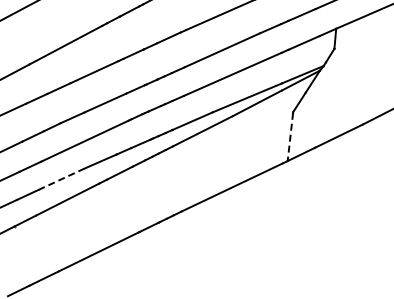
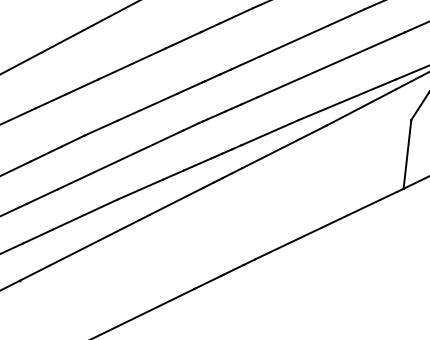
line: (290, 137) -> (407, 155), dashed -> solid
line: (61, 179) -> (85, 214), dashed -> solid

